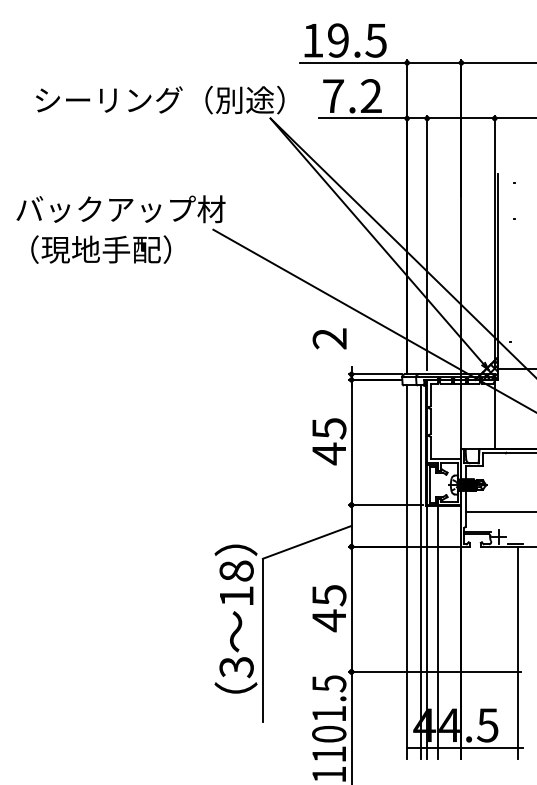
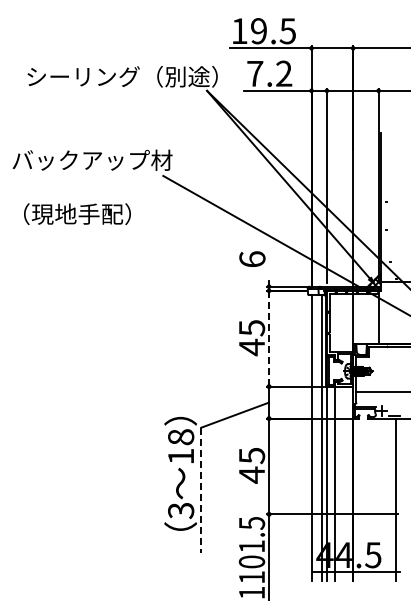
text: (101, 248) -> (77, 213), moved
text: (329, 338) -> (252, 259), 2 -> 6
line: (352, 442) -> (269, 338), solid -> dashed
line: (263, 640) -> (201, 490), solid -> dashed

